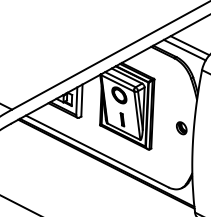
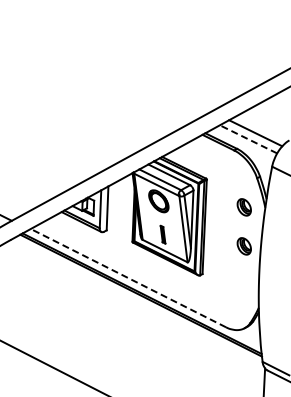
line: (184, 50) -> (248, 139), solid -> dashed
part: (181, 99) -> (243, 207), added
line: (96, 150) -> (127, 277), solid -> dashed

